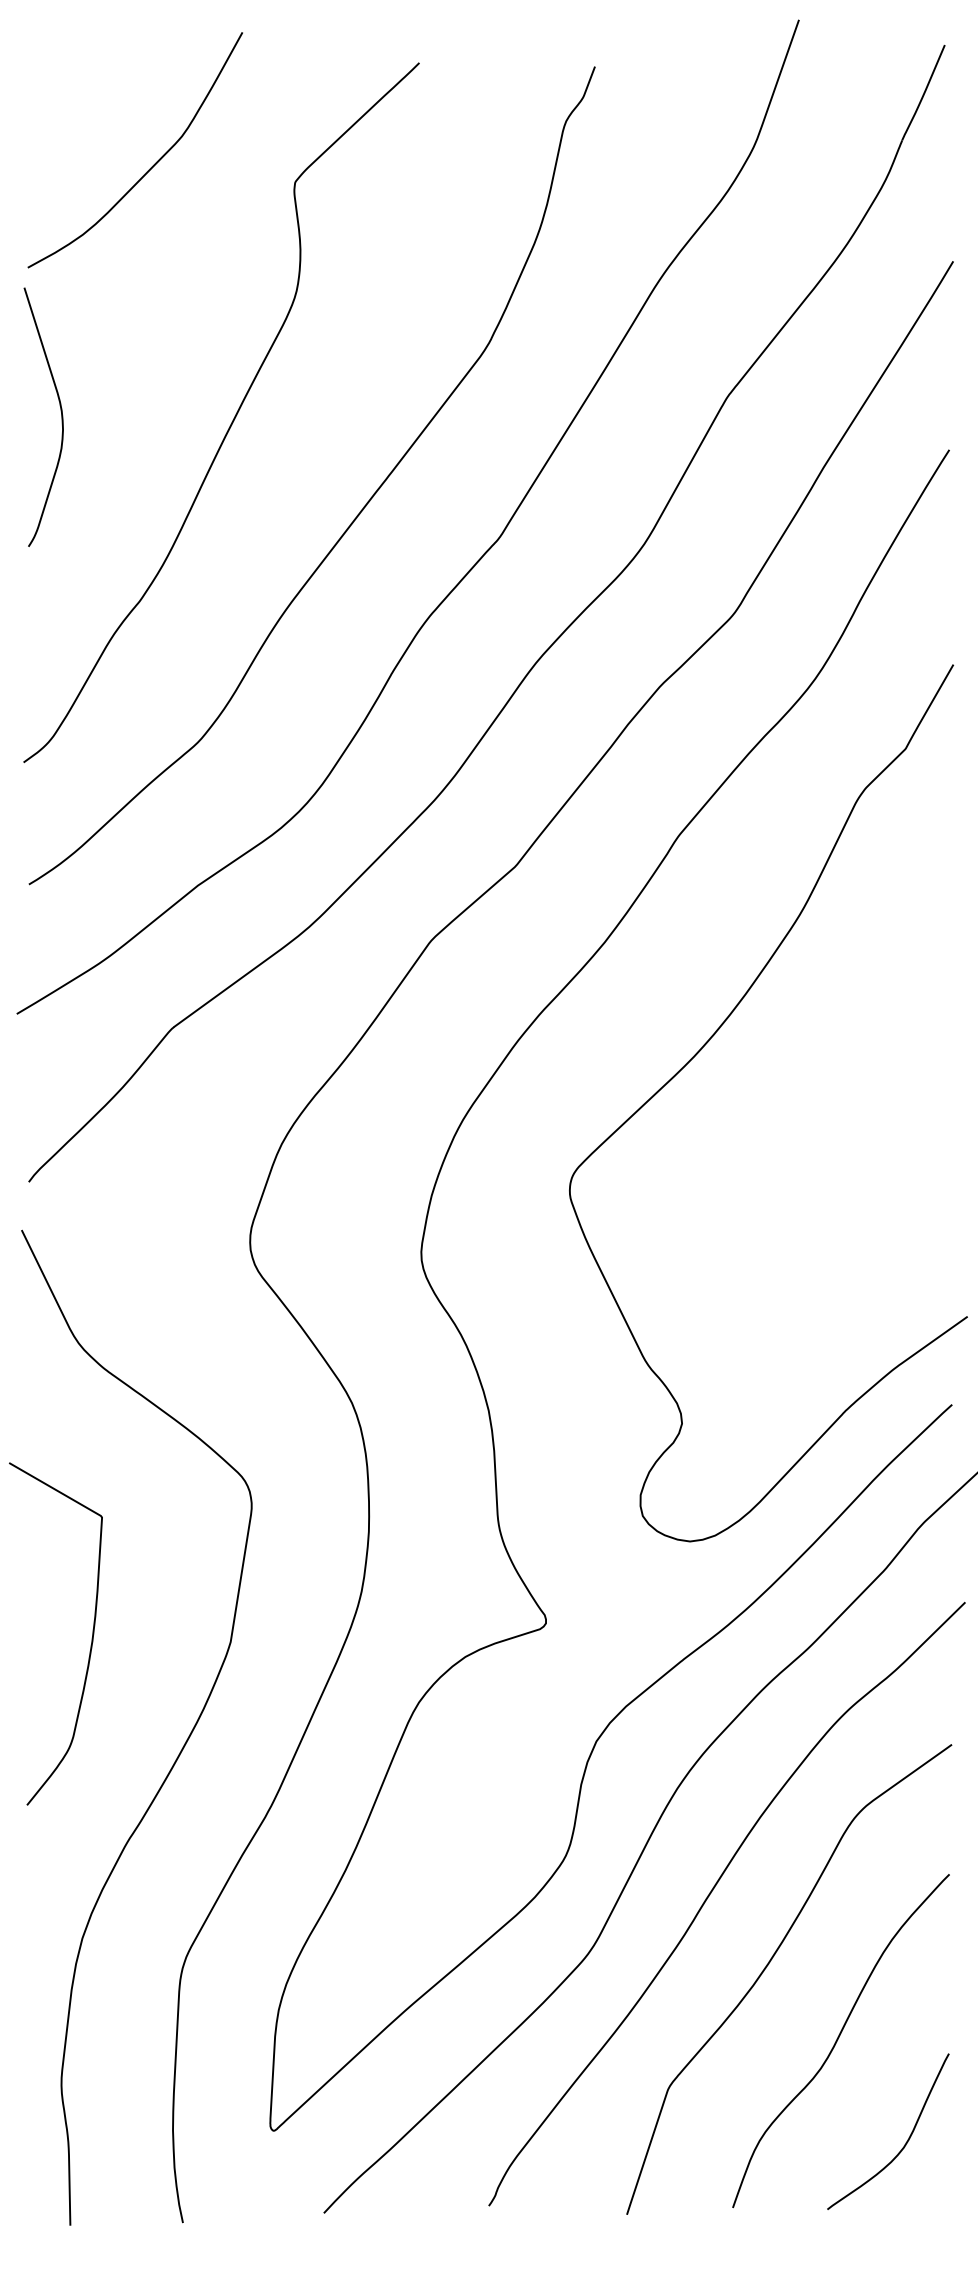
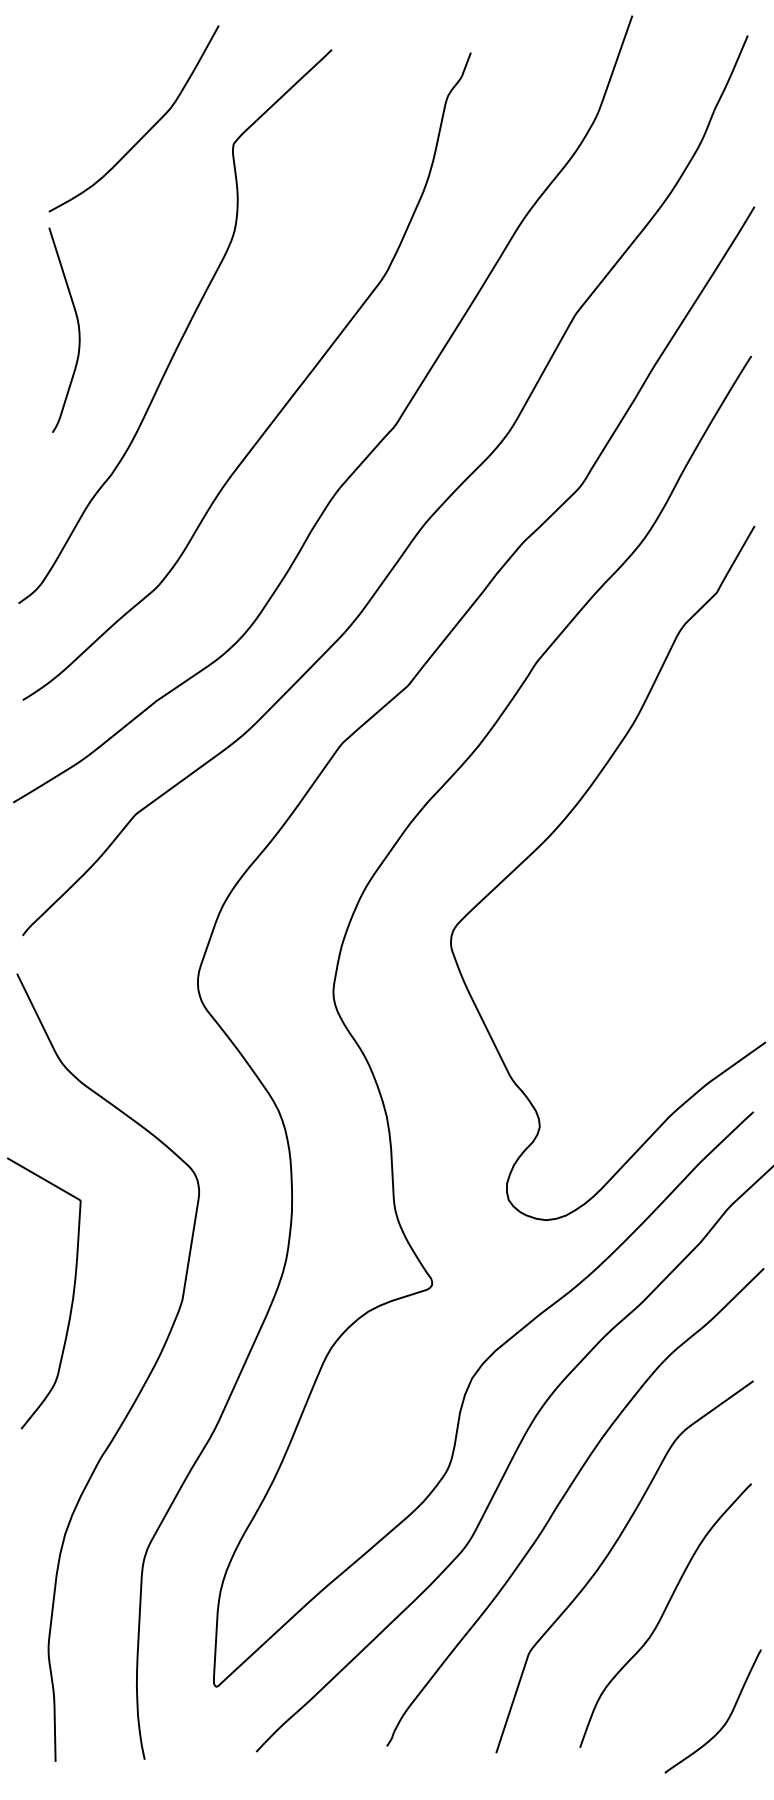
curve: (153, 163) -> (148, 129), moved
curve: (60, 411) -> (77, 325), moved
curve: (903, 2144) -> (725, 1721), moved

